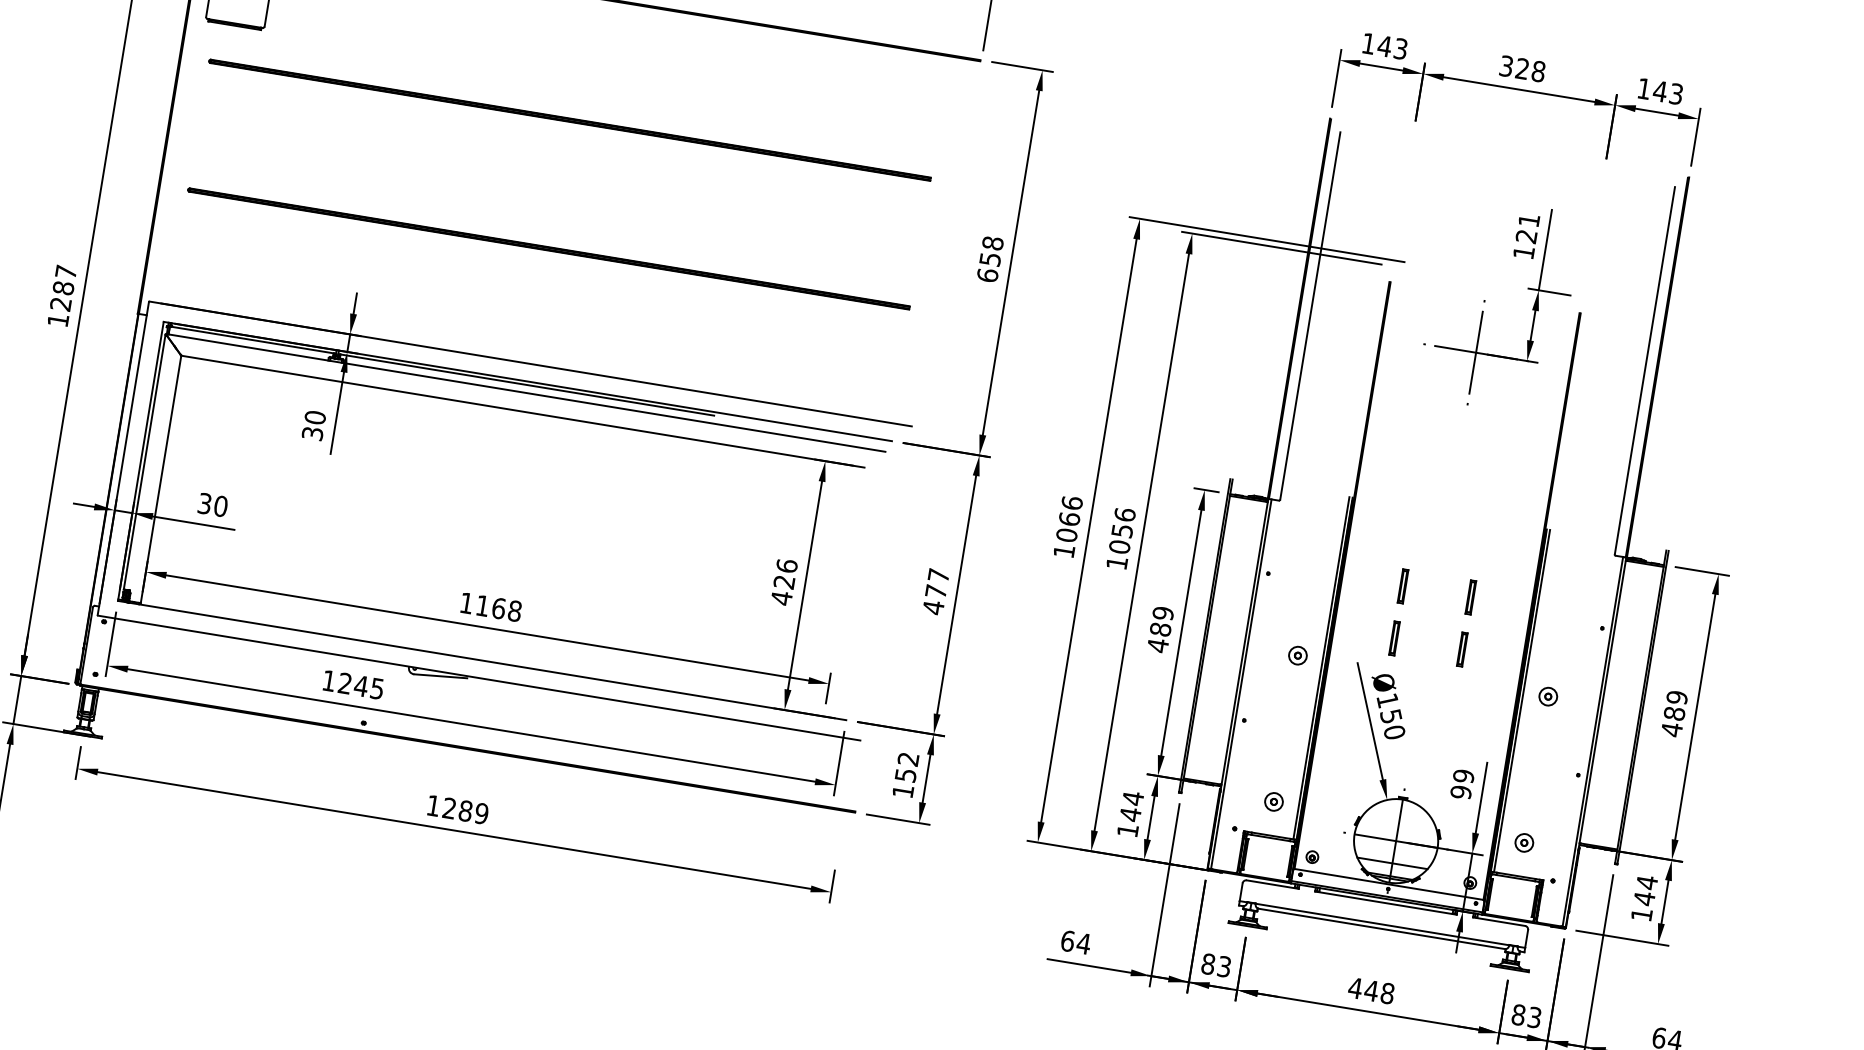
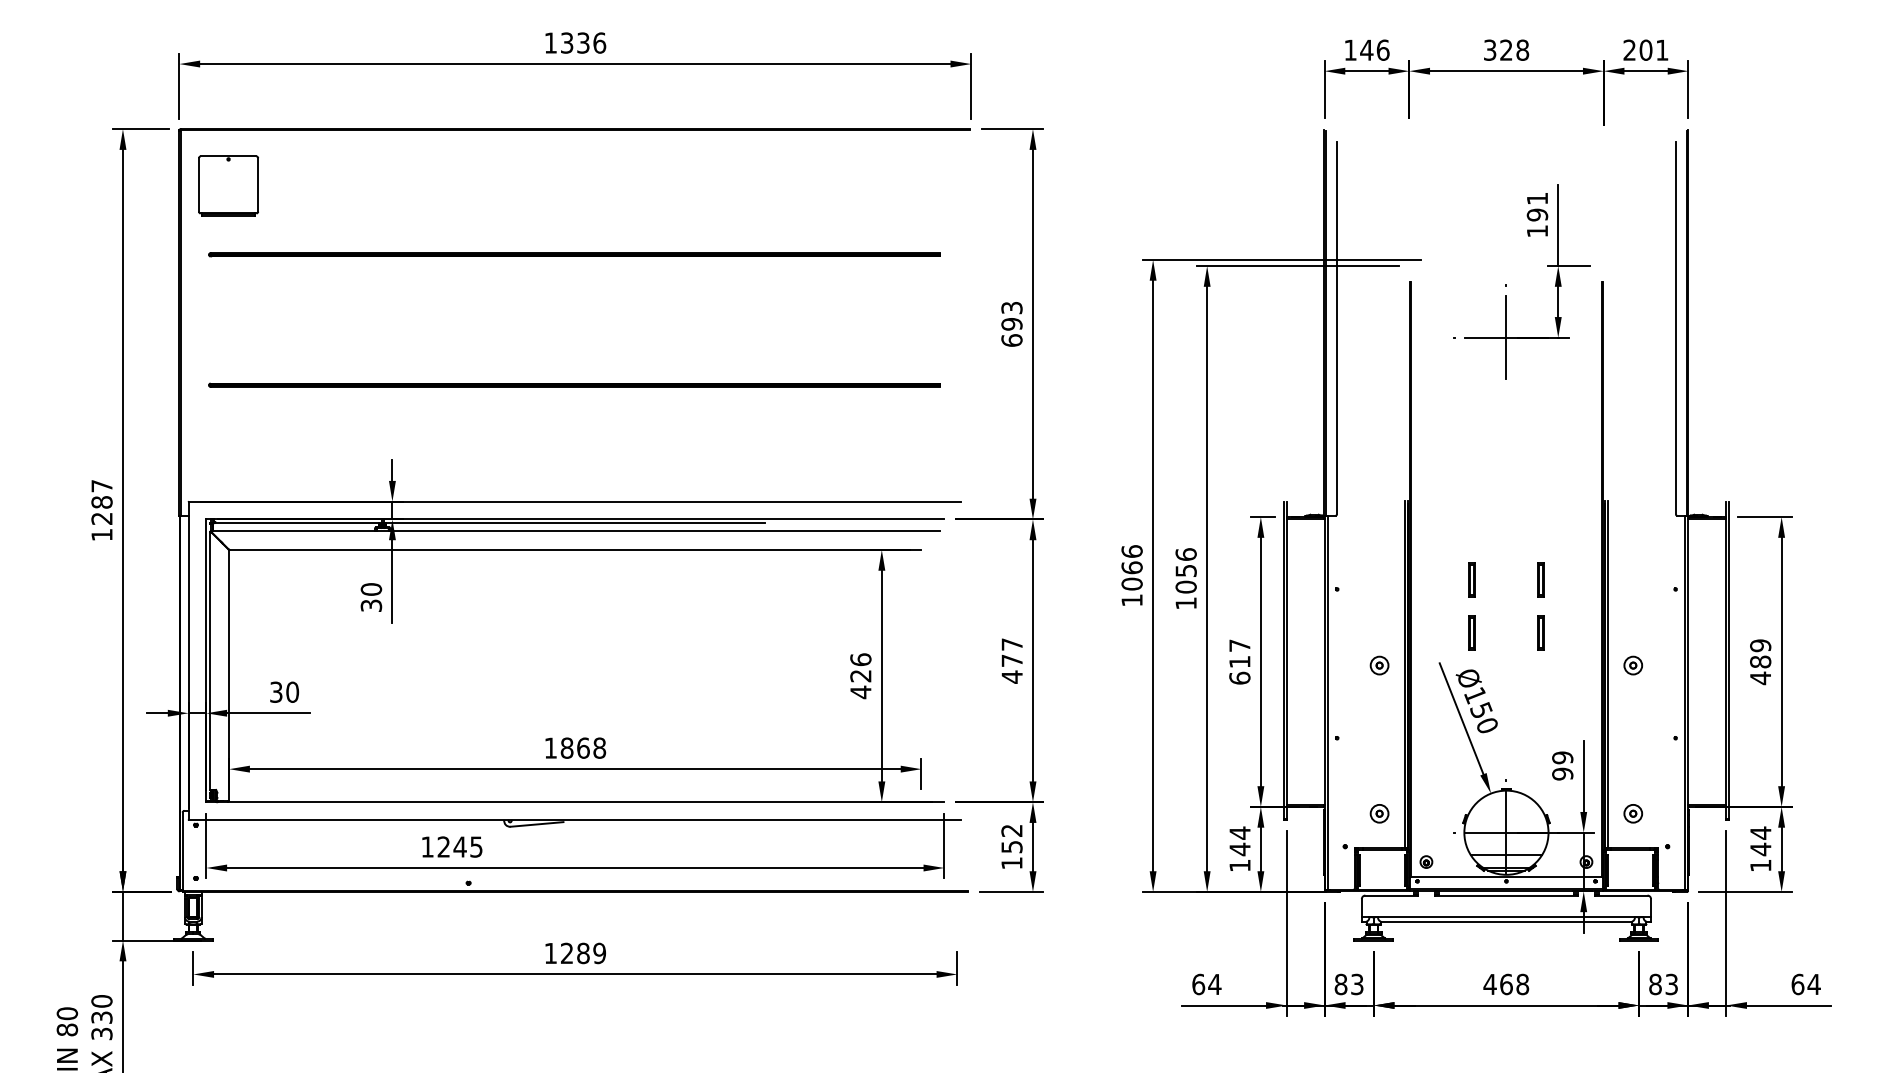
text: (1400, 48) -> (1382, 49), 143 -> 146
text: (1659, 90) -> (1645, 49), 143 -> 201
text: (1526, 236) -> (1537, 214), 121 -> 191
text: (991, 250) -> (1011, 315), 658 -> 693
text: (482, 605) -> (566, 747), 1168 -> 1868
text: (1160, 630) -> (1239, 662), 489 -> 617
text: (1371, 990) -> (1506, 984), 448 -> 468

